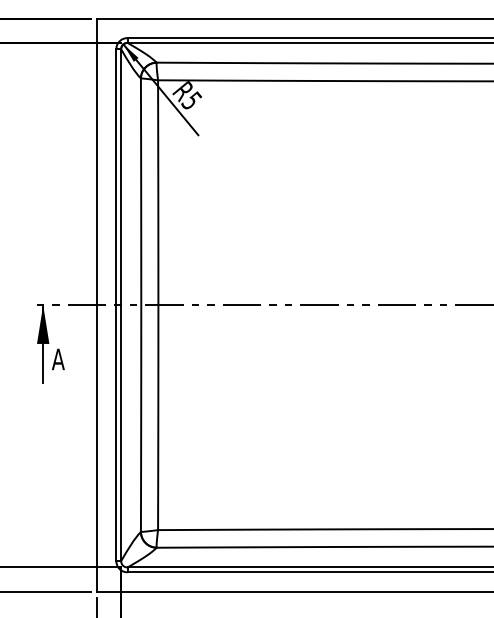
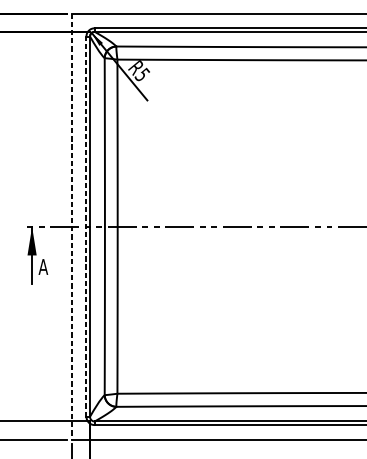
line: (96, 305) -> (71, 226), solid -> dashed
line: (116, 305) -> (86, 226), solid -> dashed

